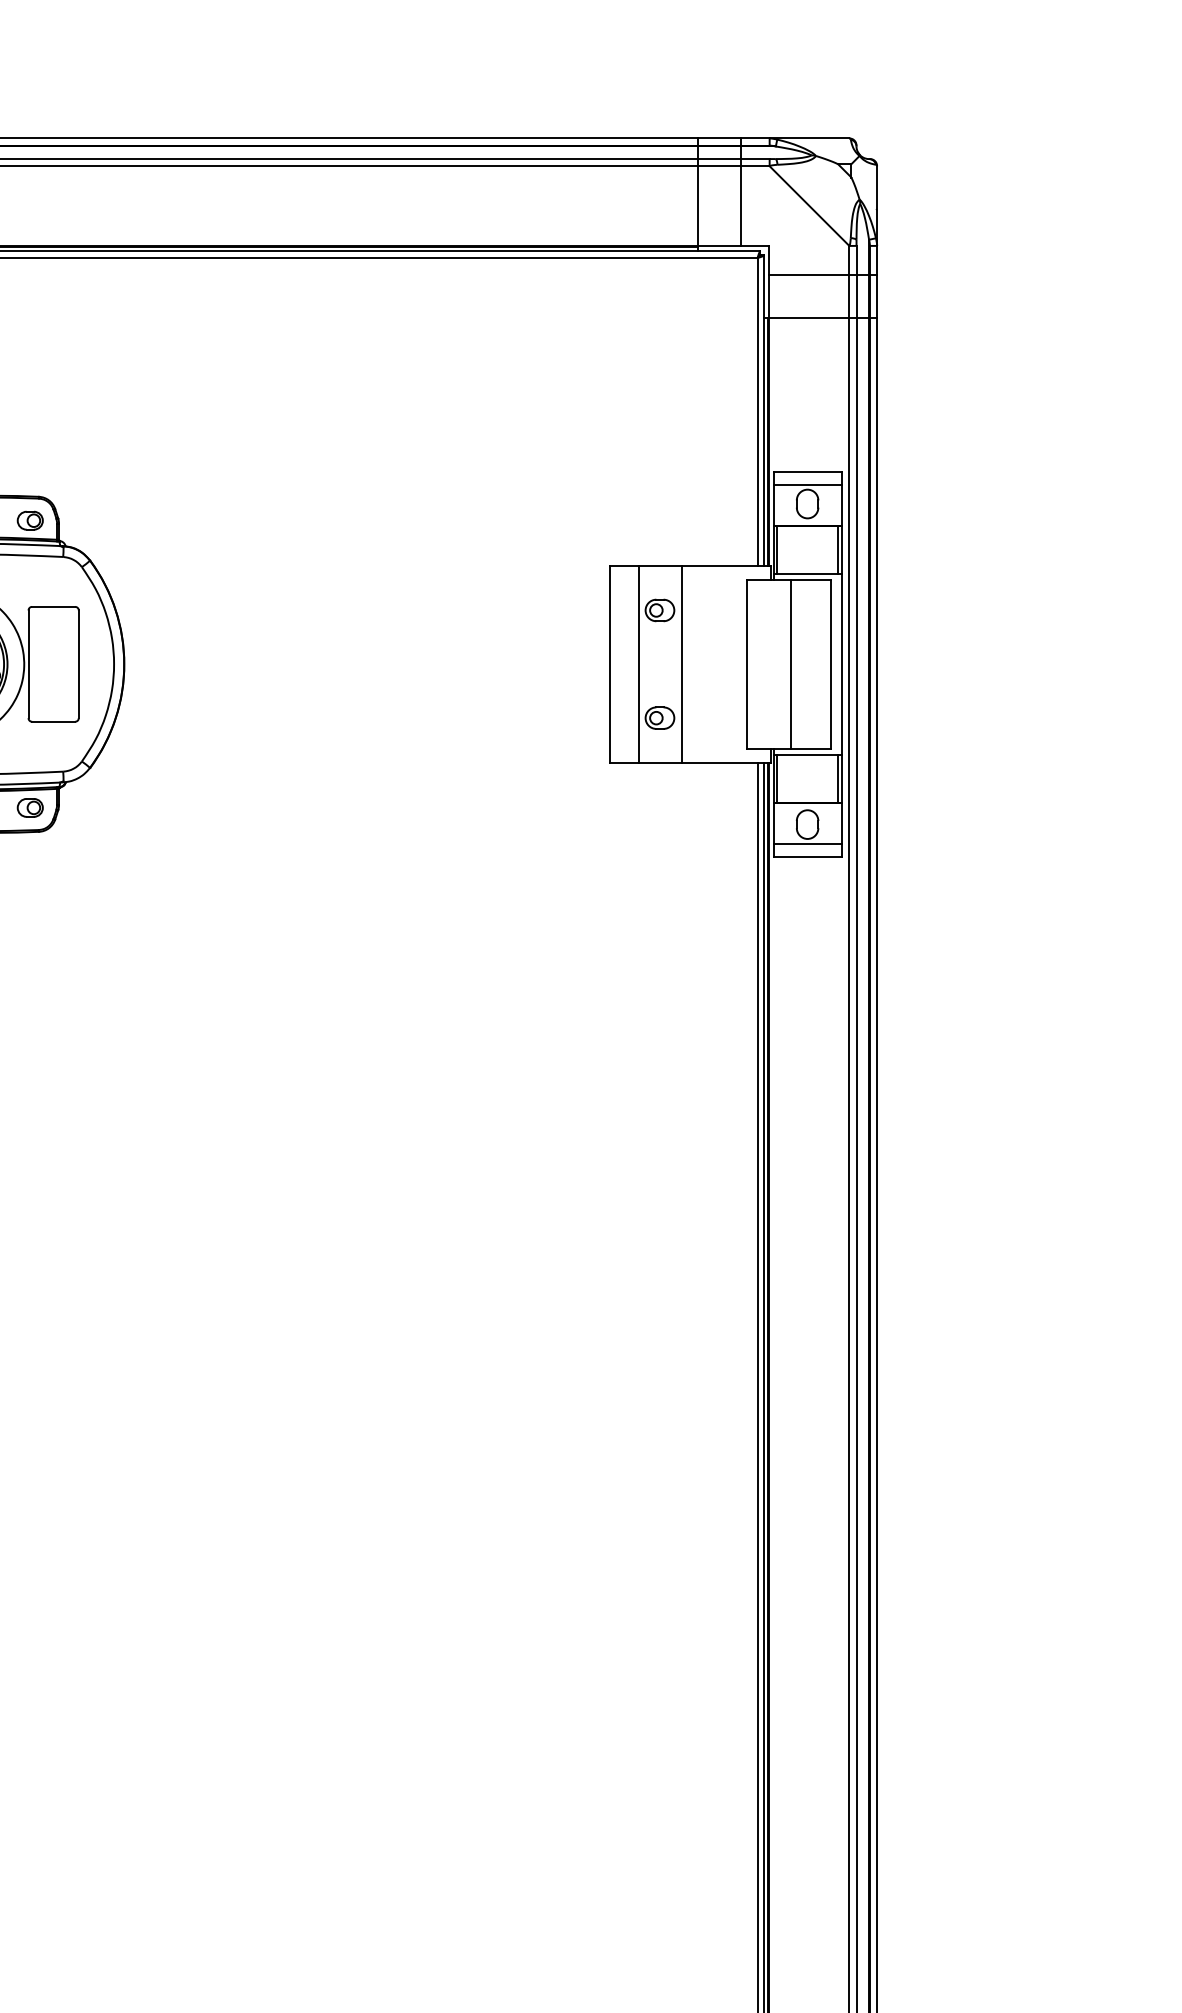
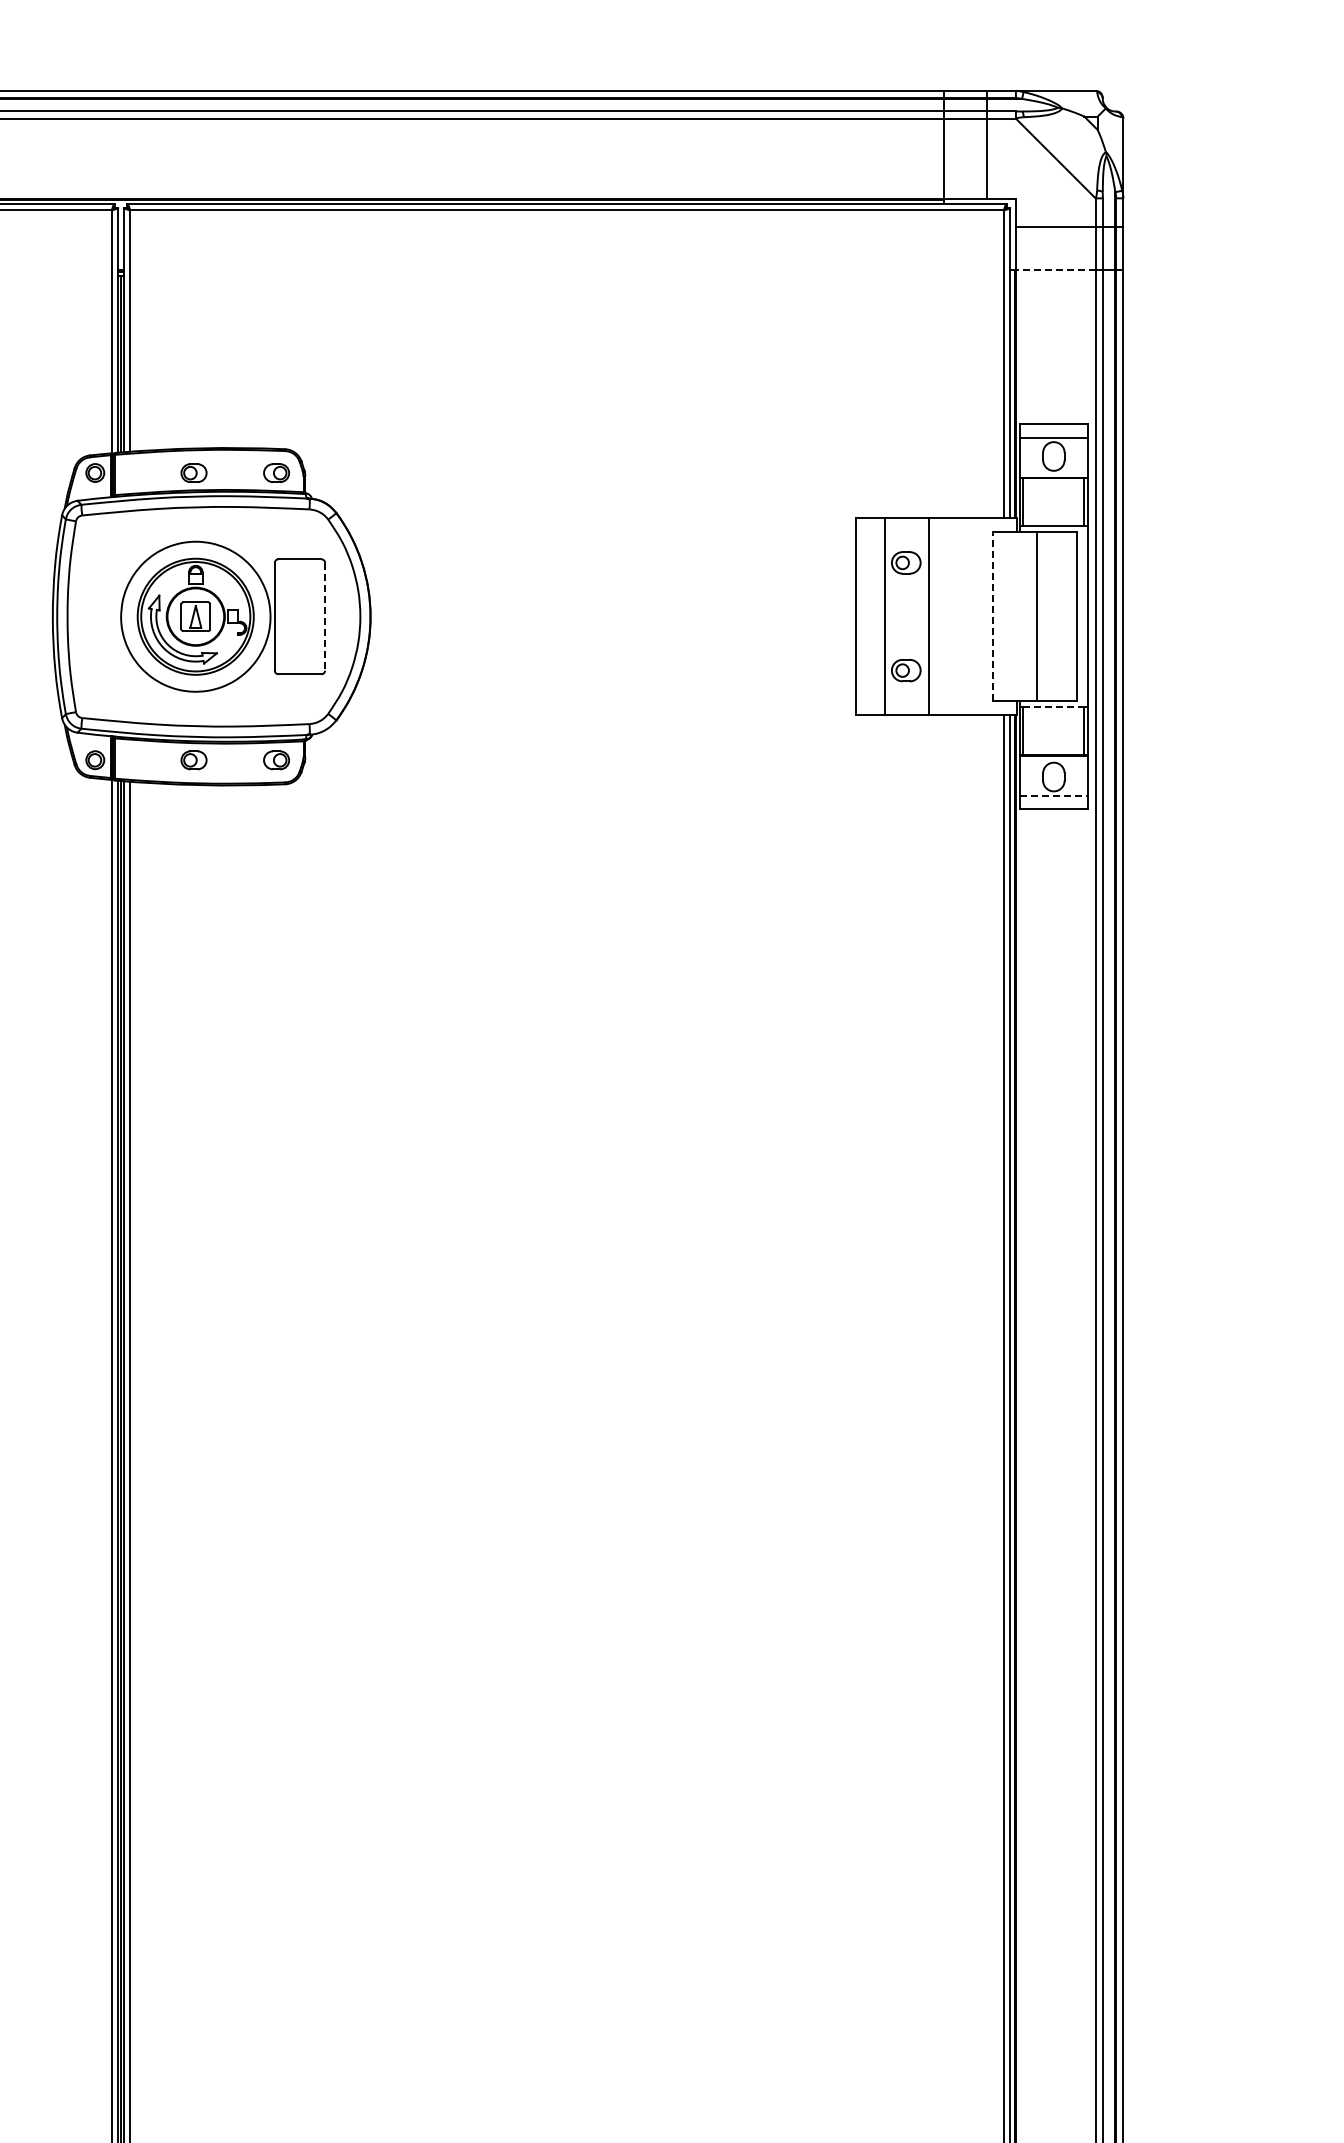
line: (809, 318) -> (1055, 270), solid -> dashed
line: (79, 664) -> (325, 616), solid -> dashed
line: (747, 664) -> (993, 616), solid -> dashed
line: (807, 755) -> (1053, 707), solid -> dashed
line: (808, 844) -> (1054, 796), solid -> dashed

